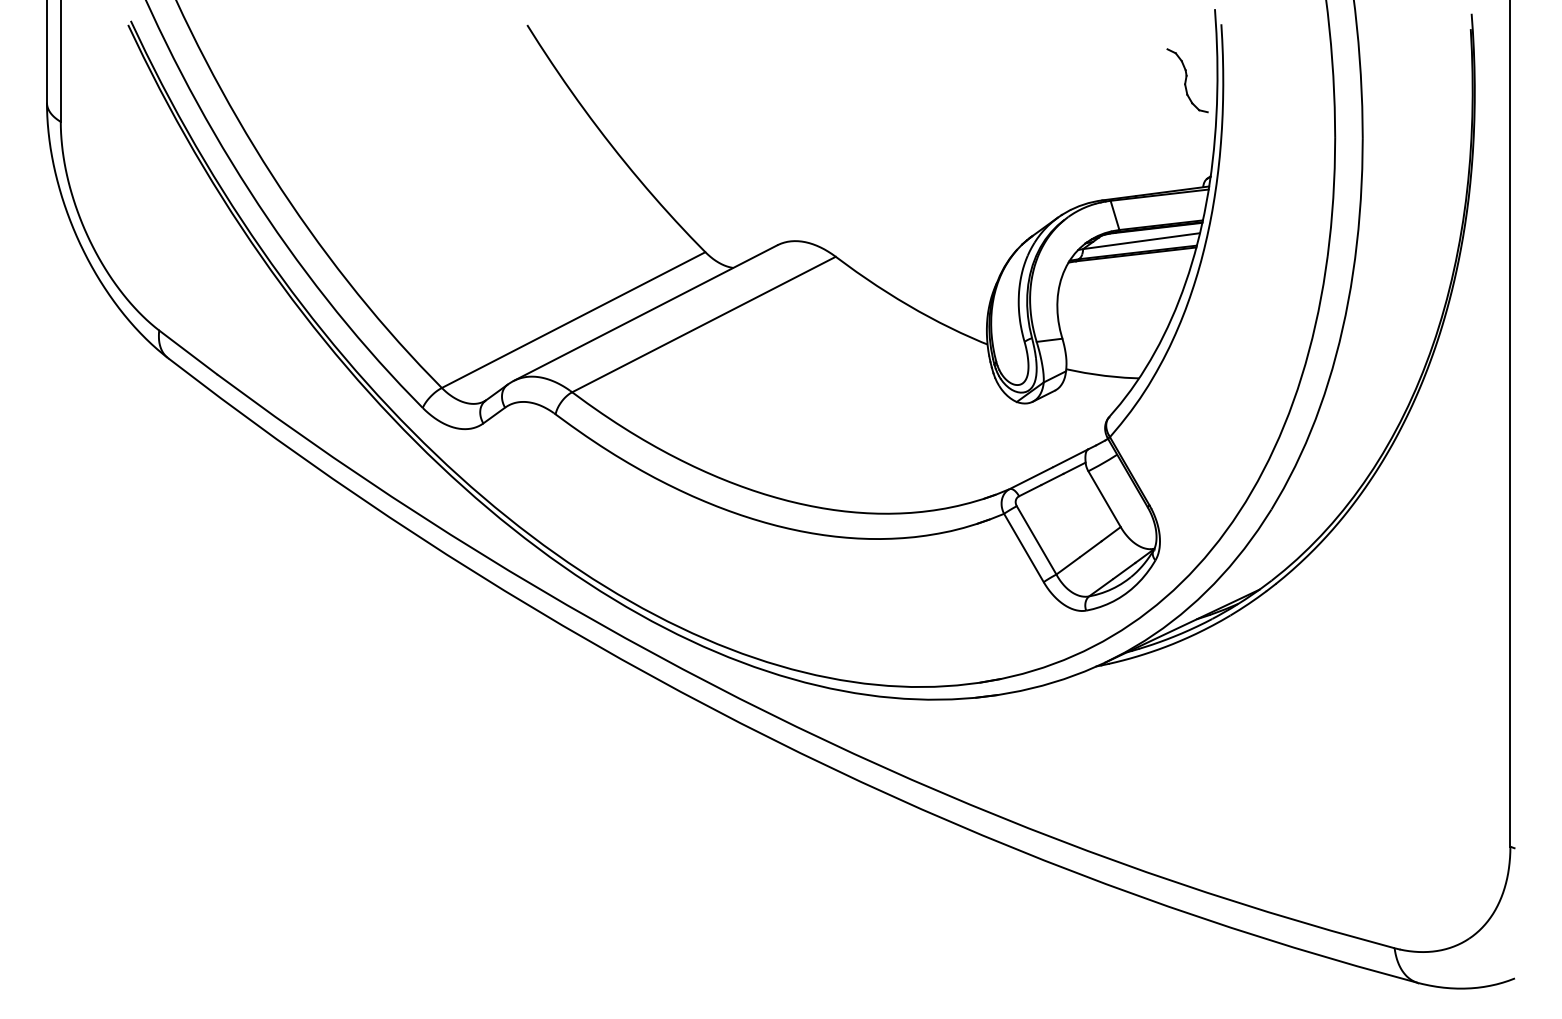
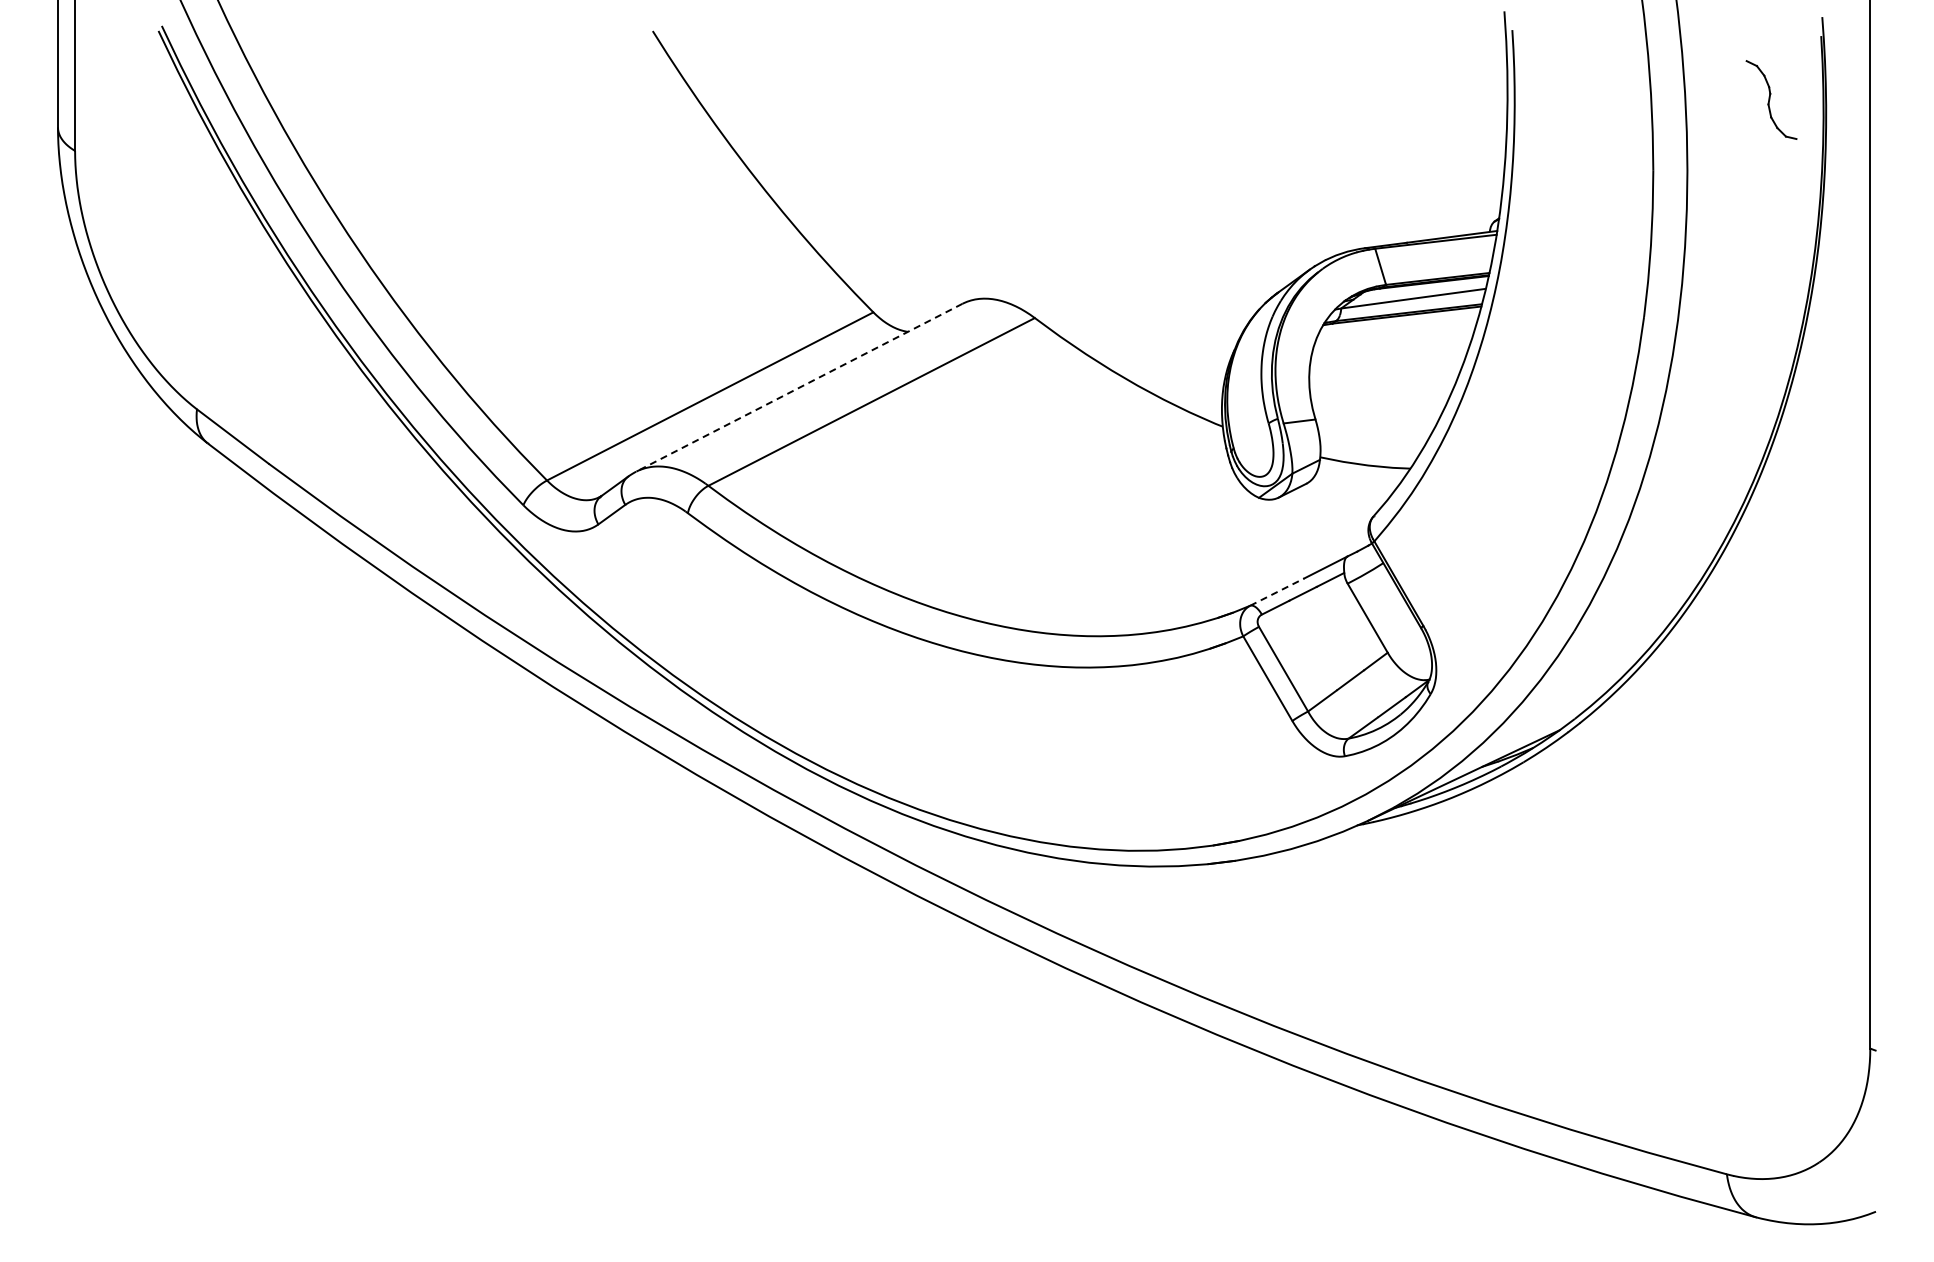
part: (1187, 80) -> (1771, 99), moved
line: (644, 313) -> (798, 388), solid -> dashed
line: (1030, 478) -> (1276, 592), solid -> dashed

